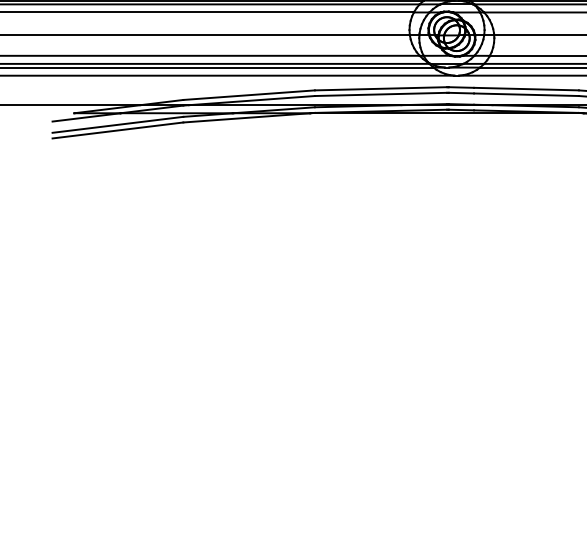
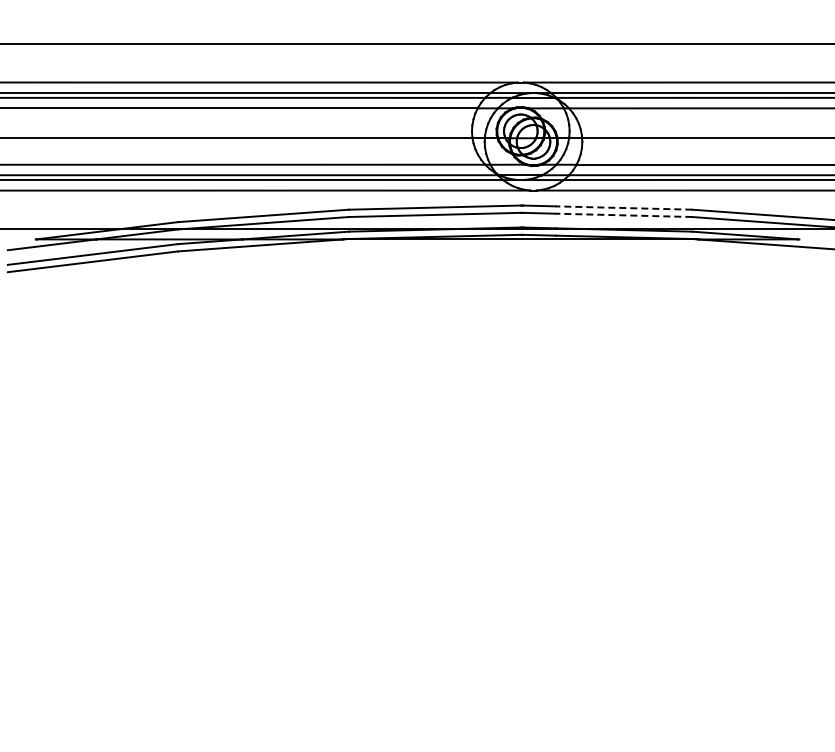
line: (526, 89) -> (623, 208), solid -> dashed
line: (526, 94) -> (623, 215), solid -> dashed

